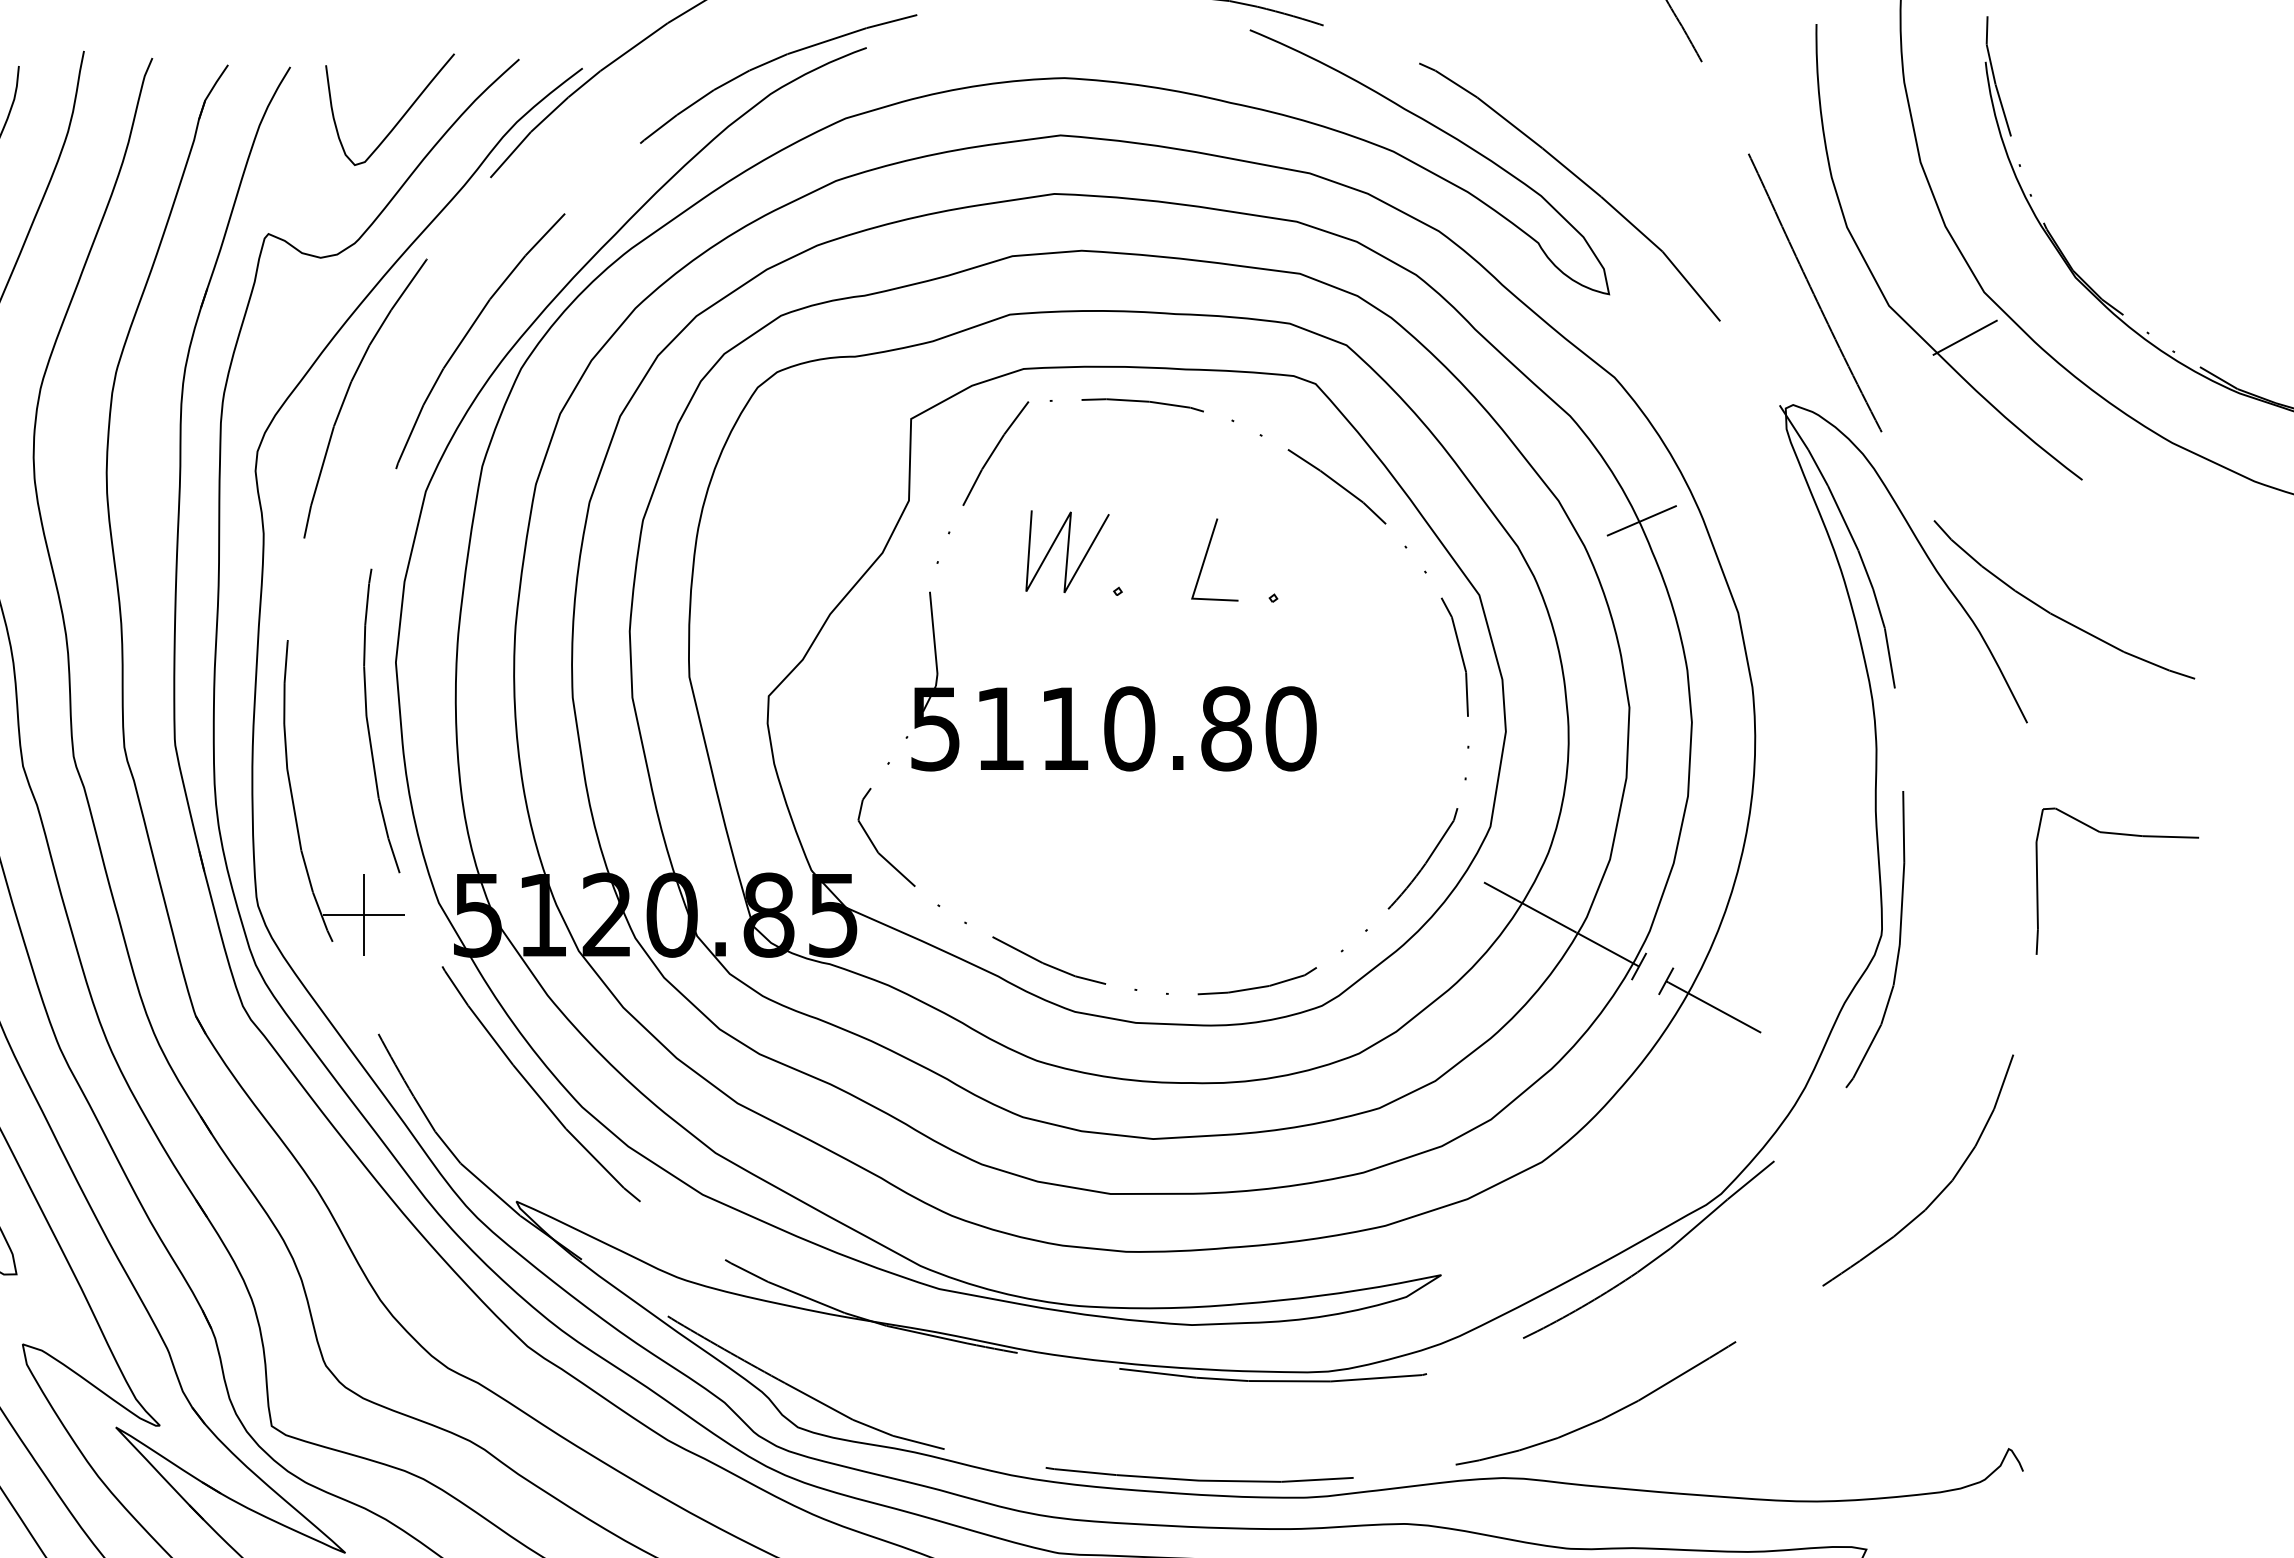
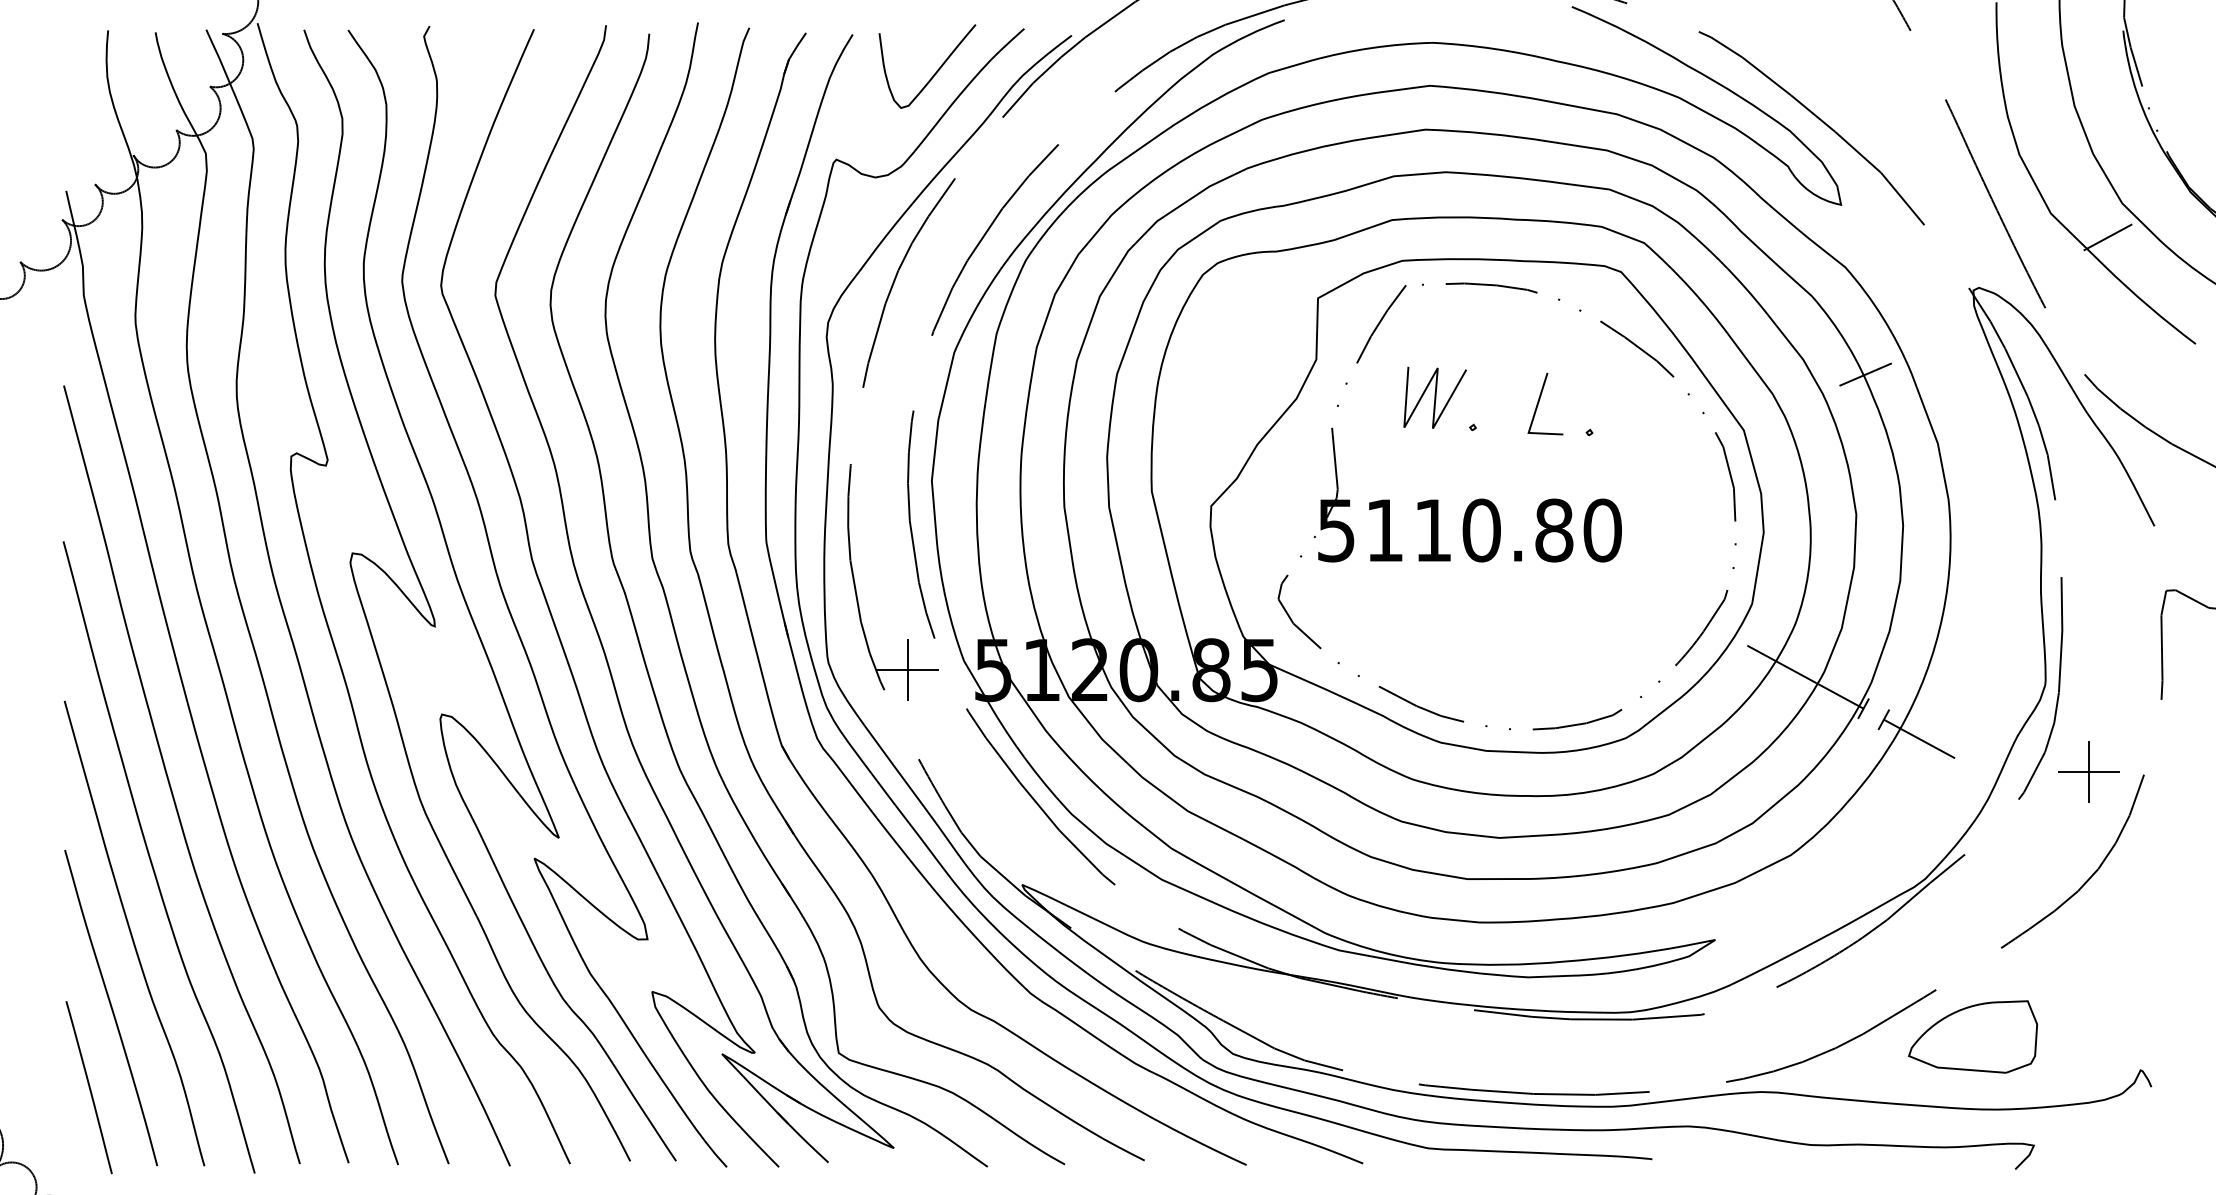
part: (1939, 1050) -> (2088, 771), added
part: (1785, 1403) -> (1973, 1036), added

